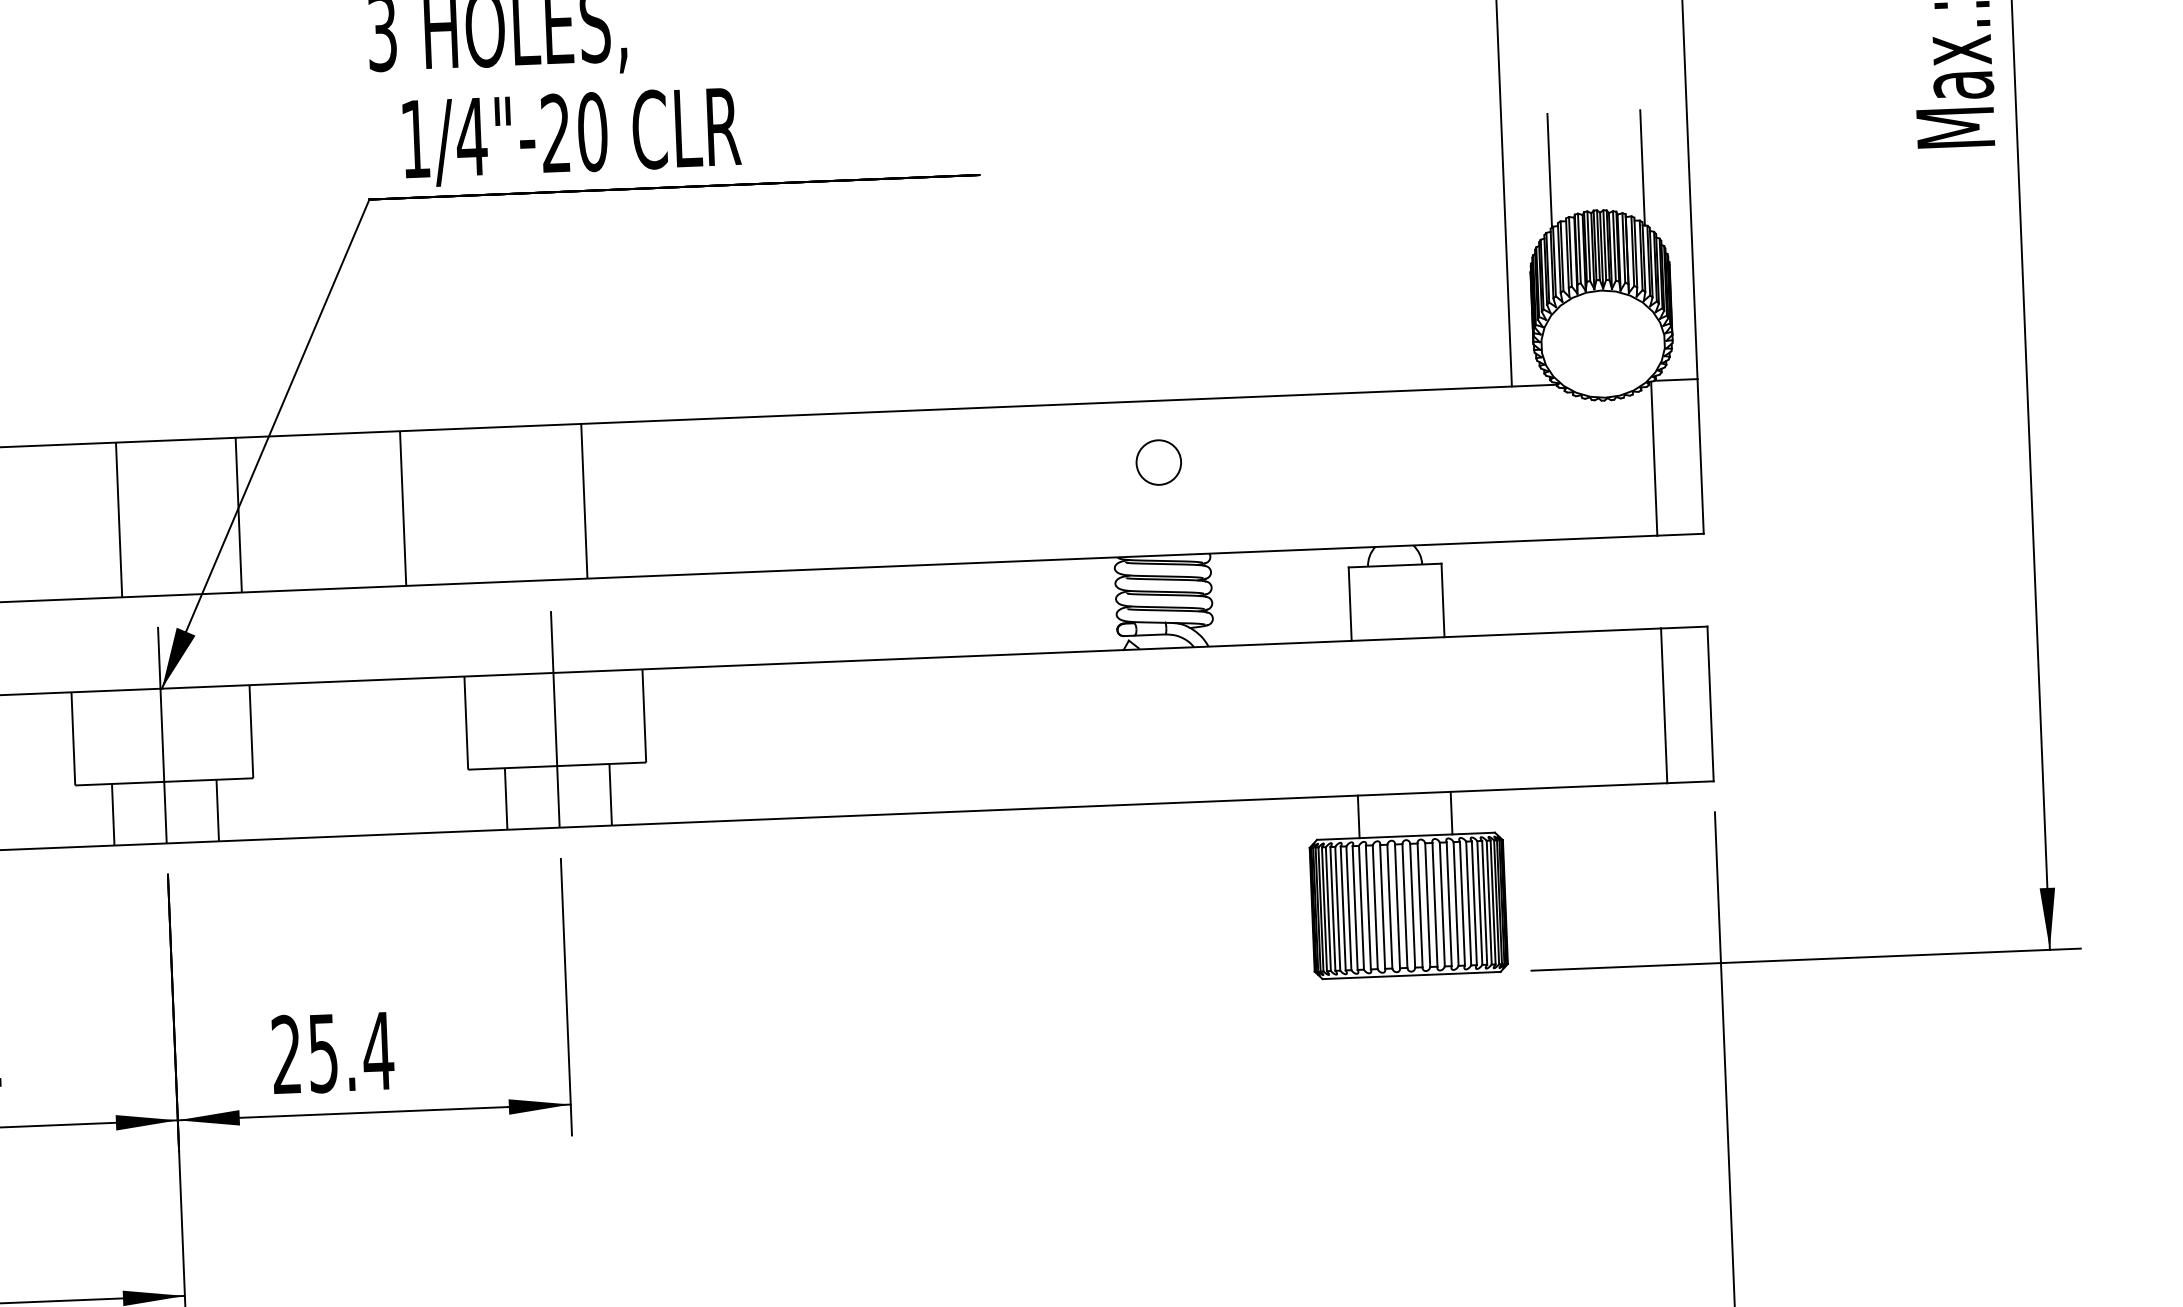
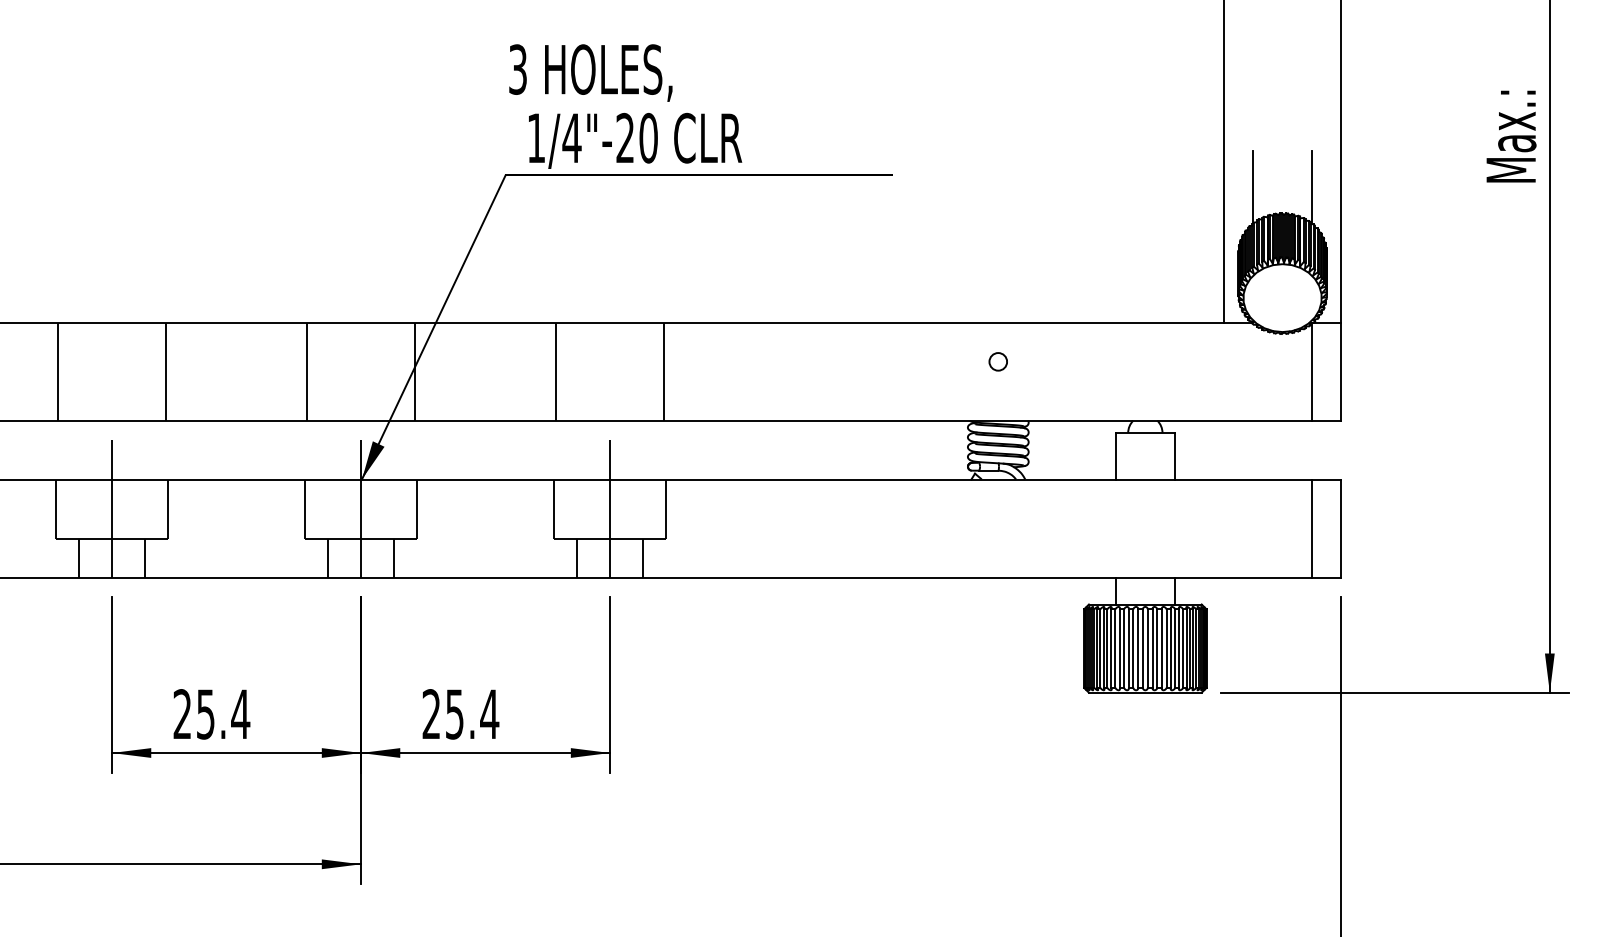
circle: (1157, 462) -> (997, 361), size x0.62
line: (583, 501) -> (663, 371), moved
line: (403, 508) -> (556, 371), moved
line: (119, 519) -> (307, 371), moved

